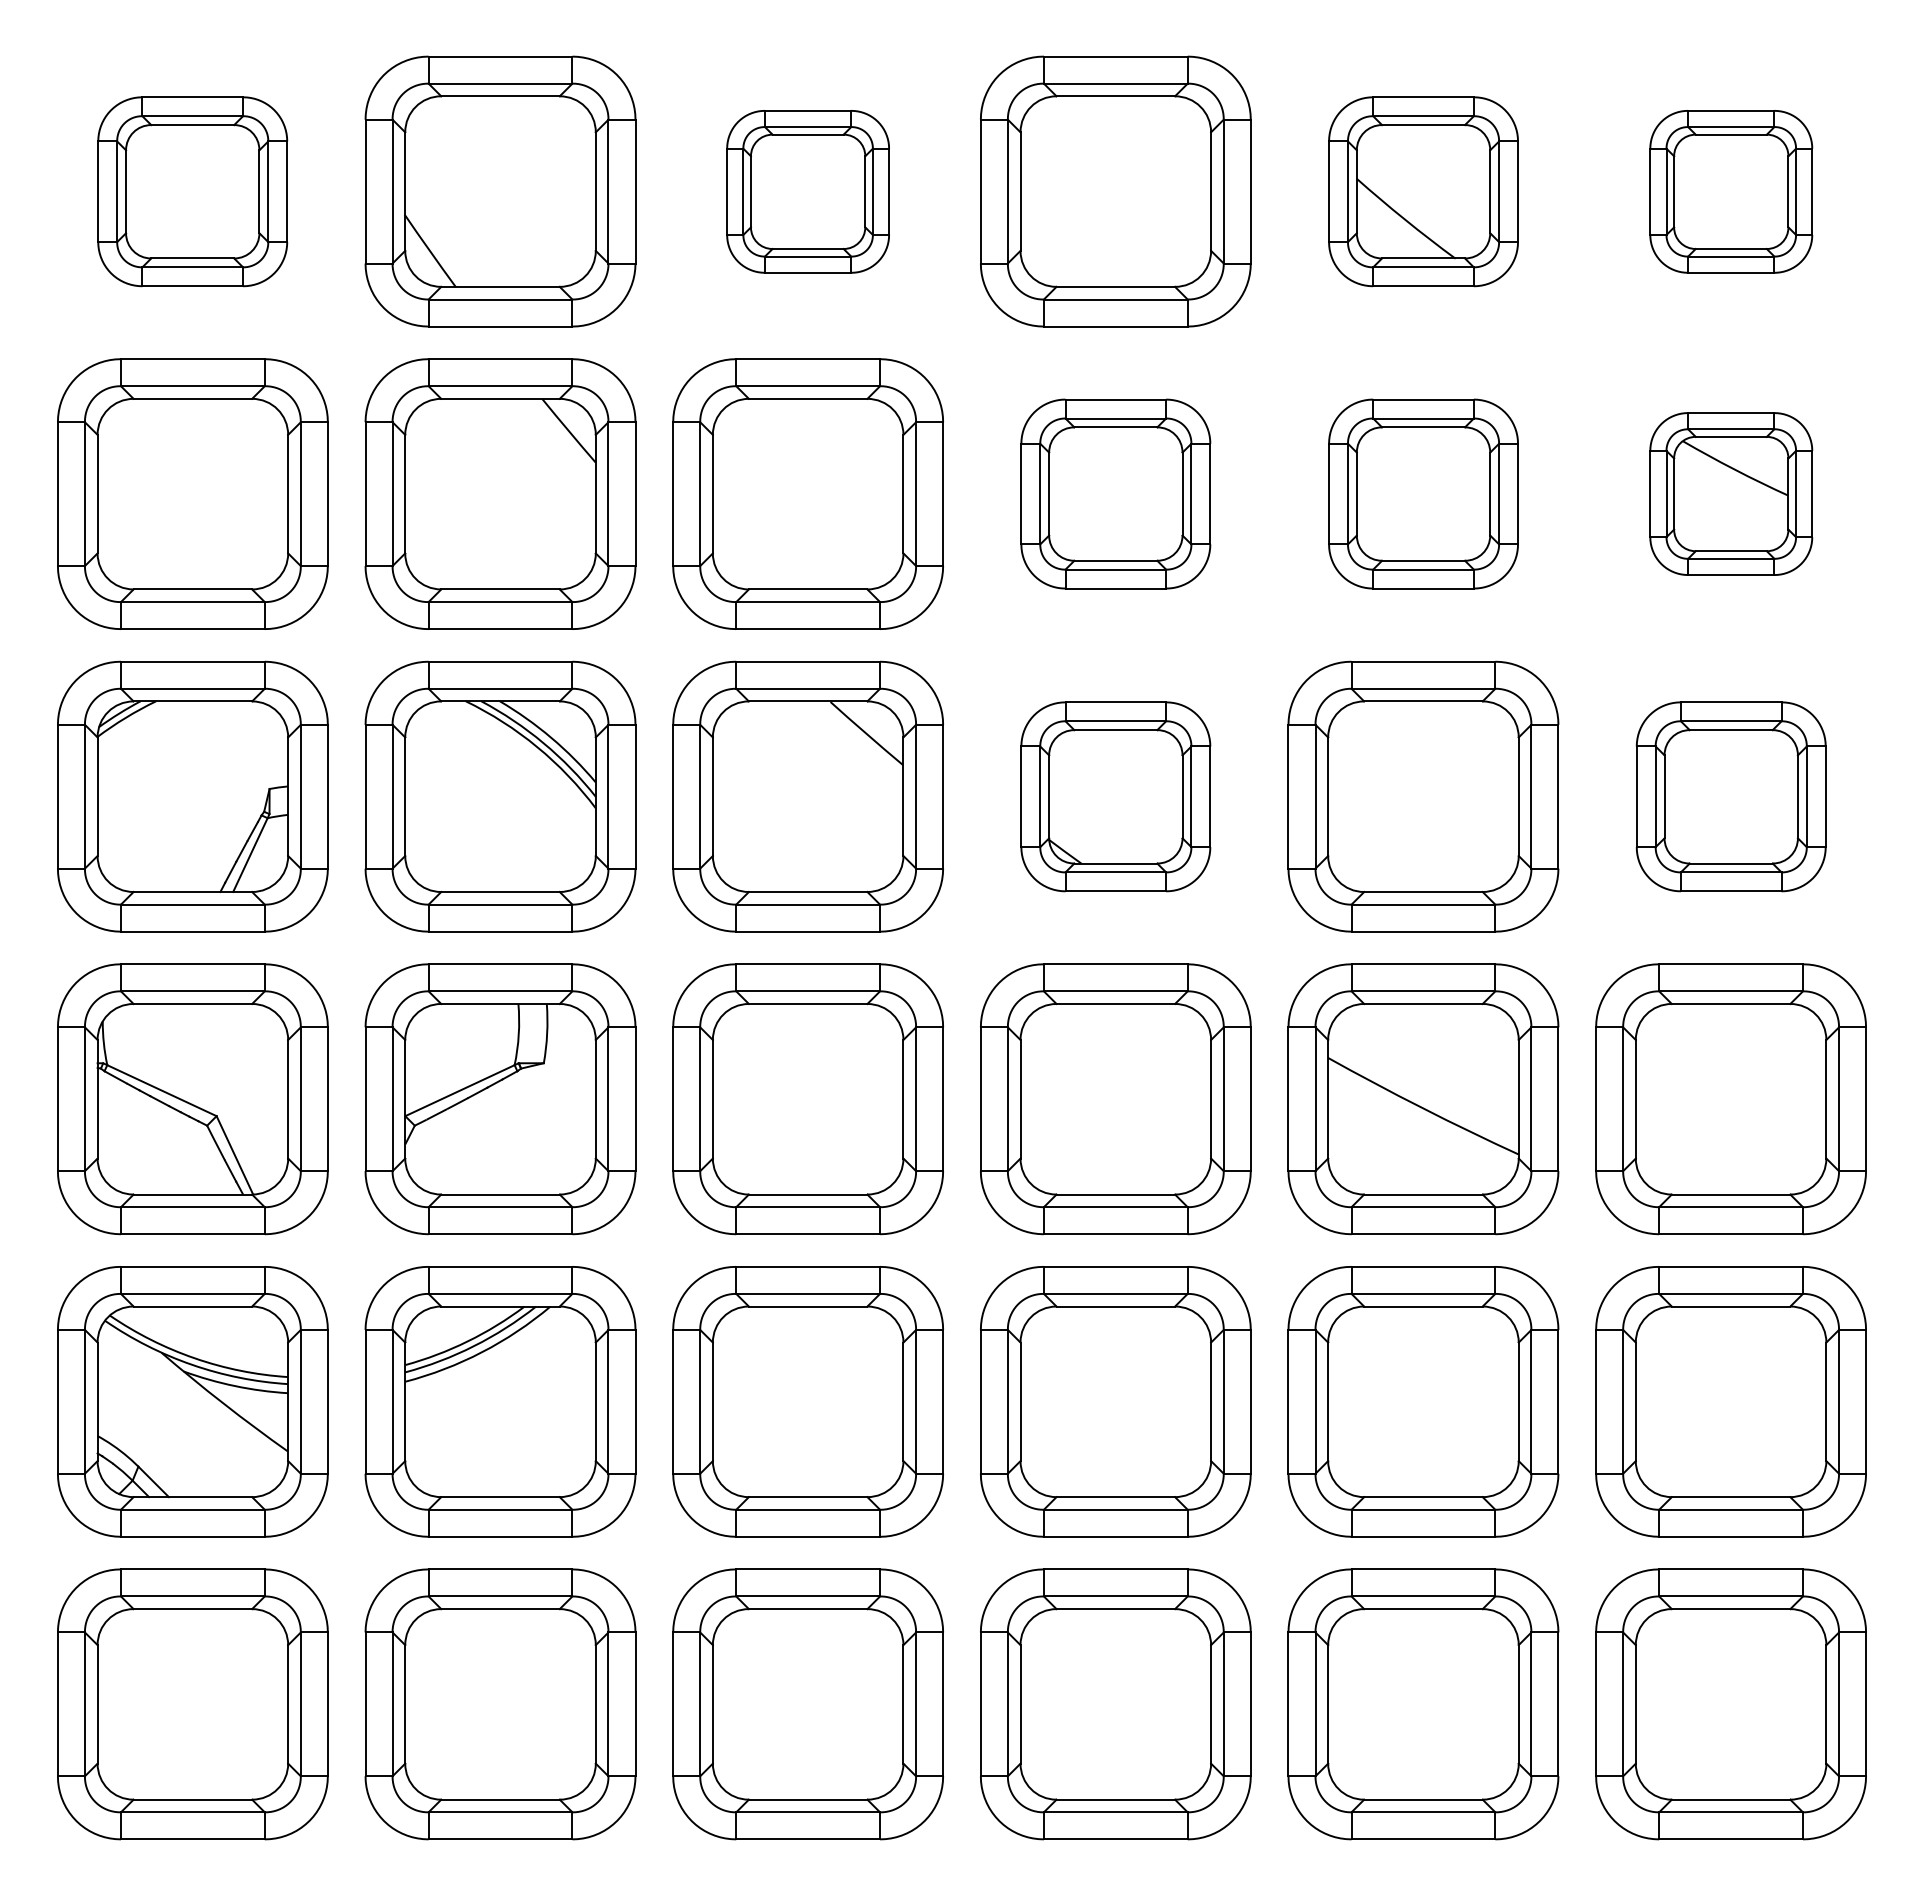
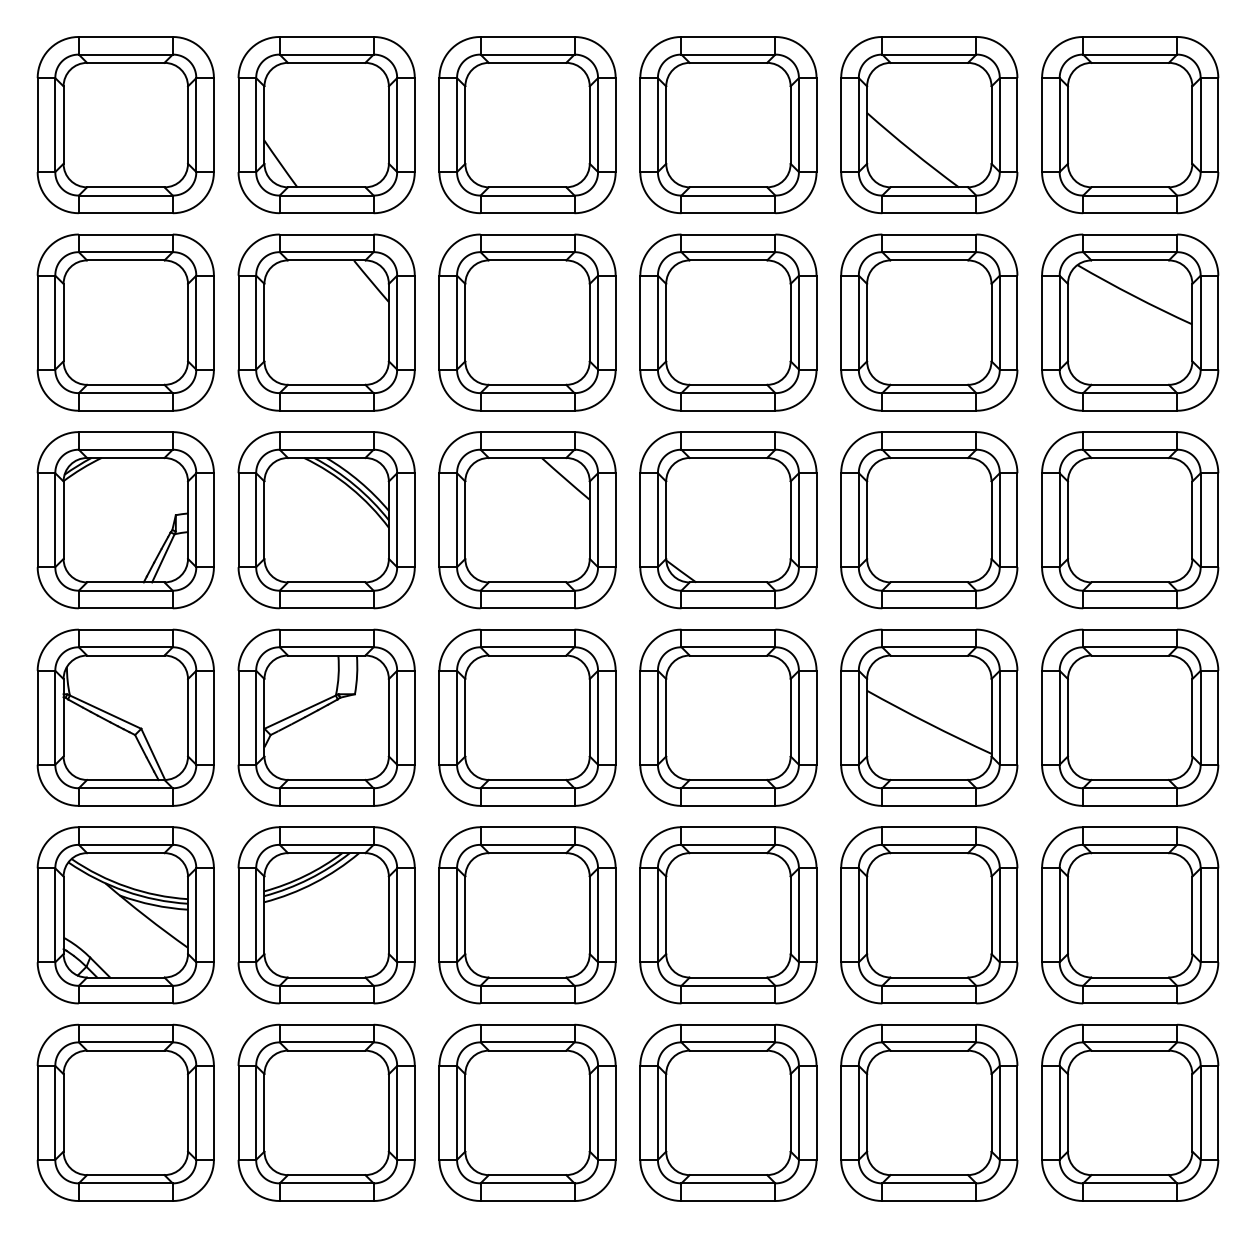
part: (192, 192) -> (125, 125), size x1.43
part: (808, 192) -> (527, 125), size x1.67
part: (1423, 192) -> (929, 125), size x1.43
part: (1731, 192) -> (1130, 125), size x1.67
part: (1115, 493) -> (728, 322), size x1.43
part: (1423, 493) -> (929, 322), size x1.43
part: (1731, 493) -> (1130, 322), size x1.67
part: (1115, 797) -> (728, 520), size x1.43
part: (1731, 797) -> (1130, 520), size x1.43

